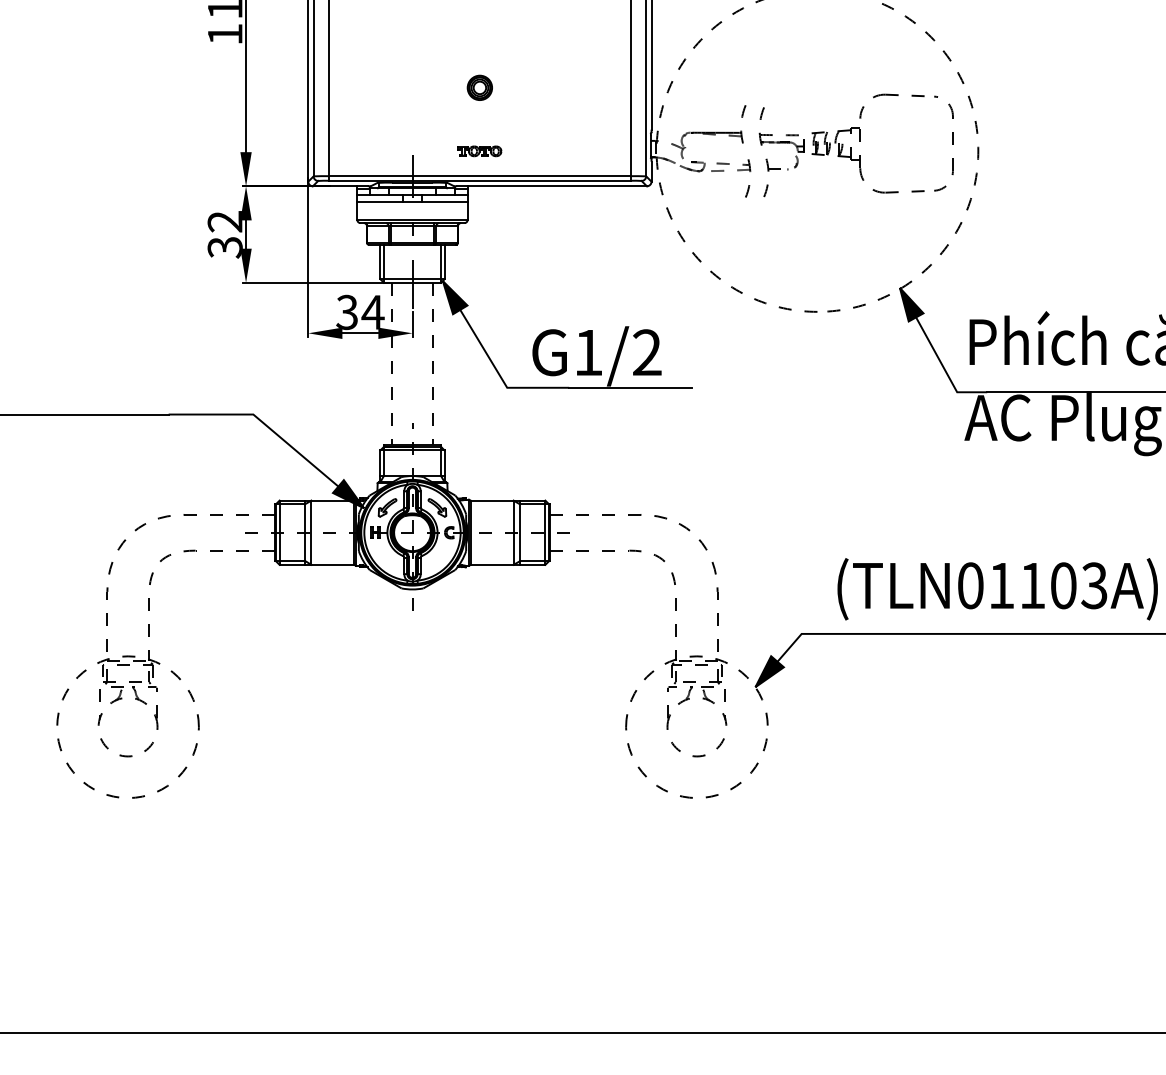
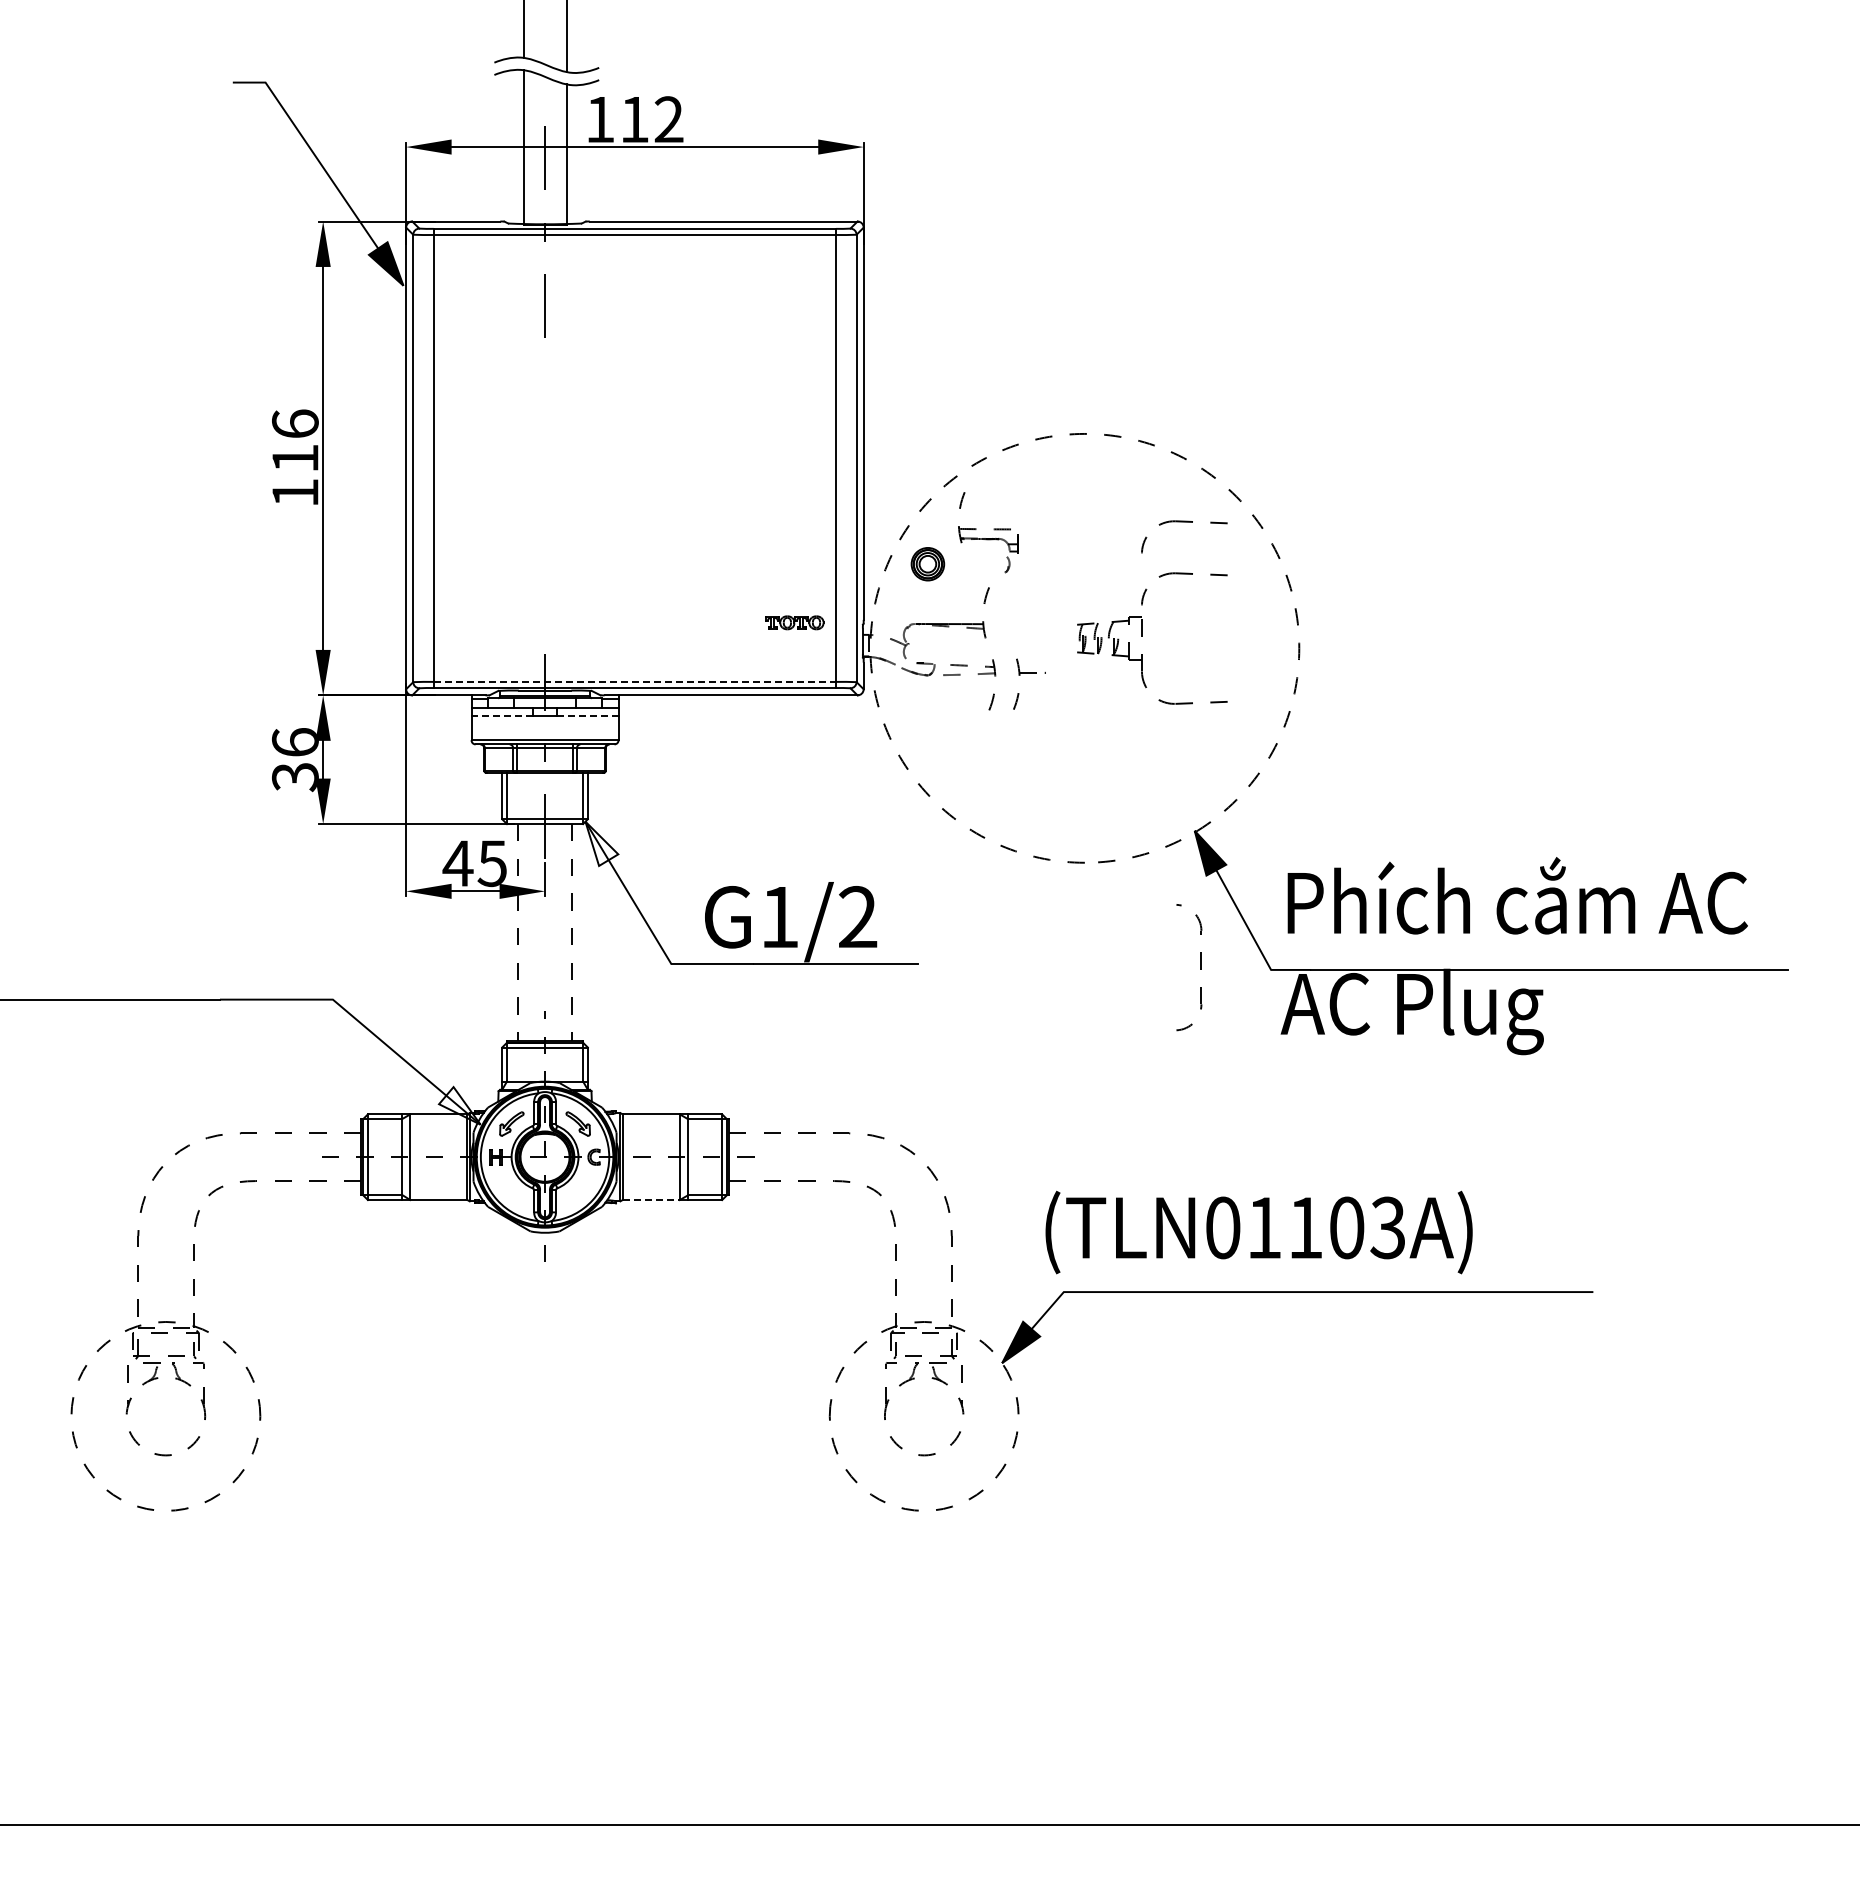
part: (892, 56) -> (1184, 522), added
part: (479, 88) -> (927, 564), moved
part: (781, 137) -> (988, 532), moved
part: (952, 143) -> (1200, 967), moved
part: (479, 151) -> (794, 622), moved
line: (480, 175) -> (635, 681), solid -> dashed
line: (380, 201) -> (502, 715), solid -> dashed
line: (444, 201) -> (587, 715), solid -> dashed
text: (224, 221) -> (294, 742), 2 -> 6
fill: (454, 297) -> (601, 843), removed
text: (360, 312) -> (475, 863), 34 -> 45
fill: (348, 493) -> (459, 1105), removed
line: (492, 565) -> (651, 1200), solid -> dashed
text: (997, 589) -> (1258, 1232), moved

